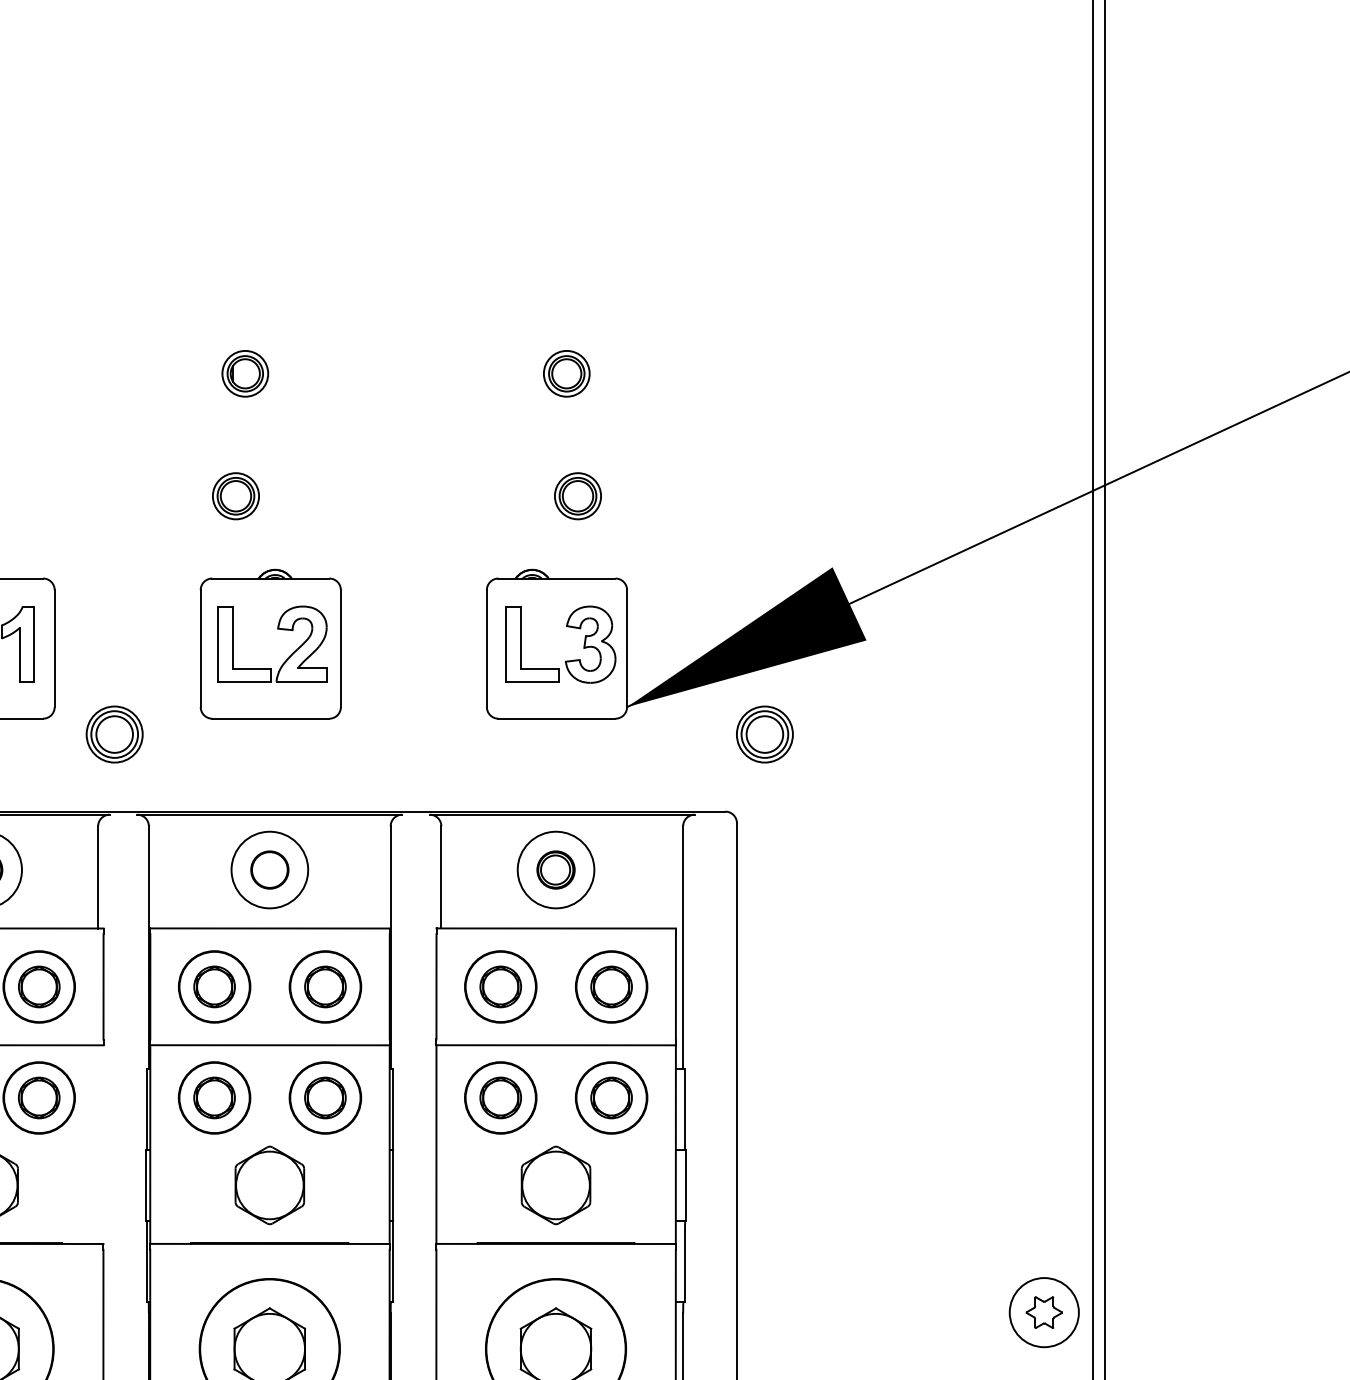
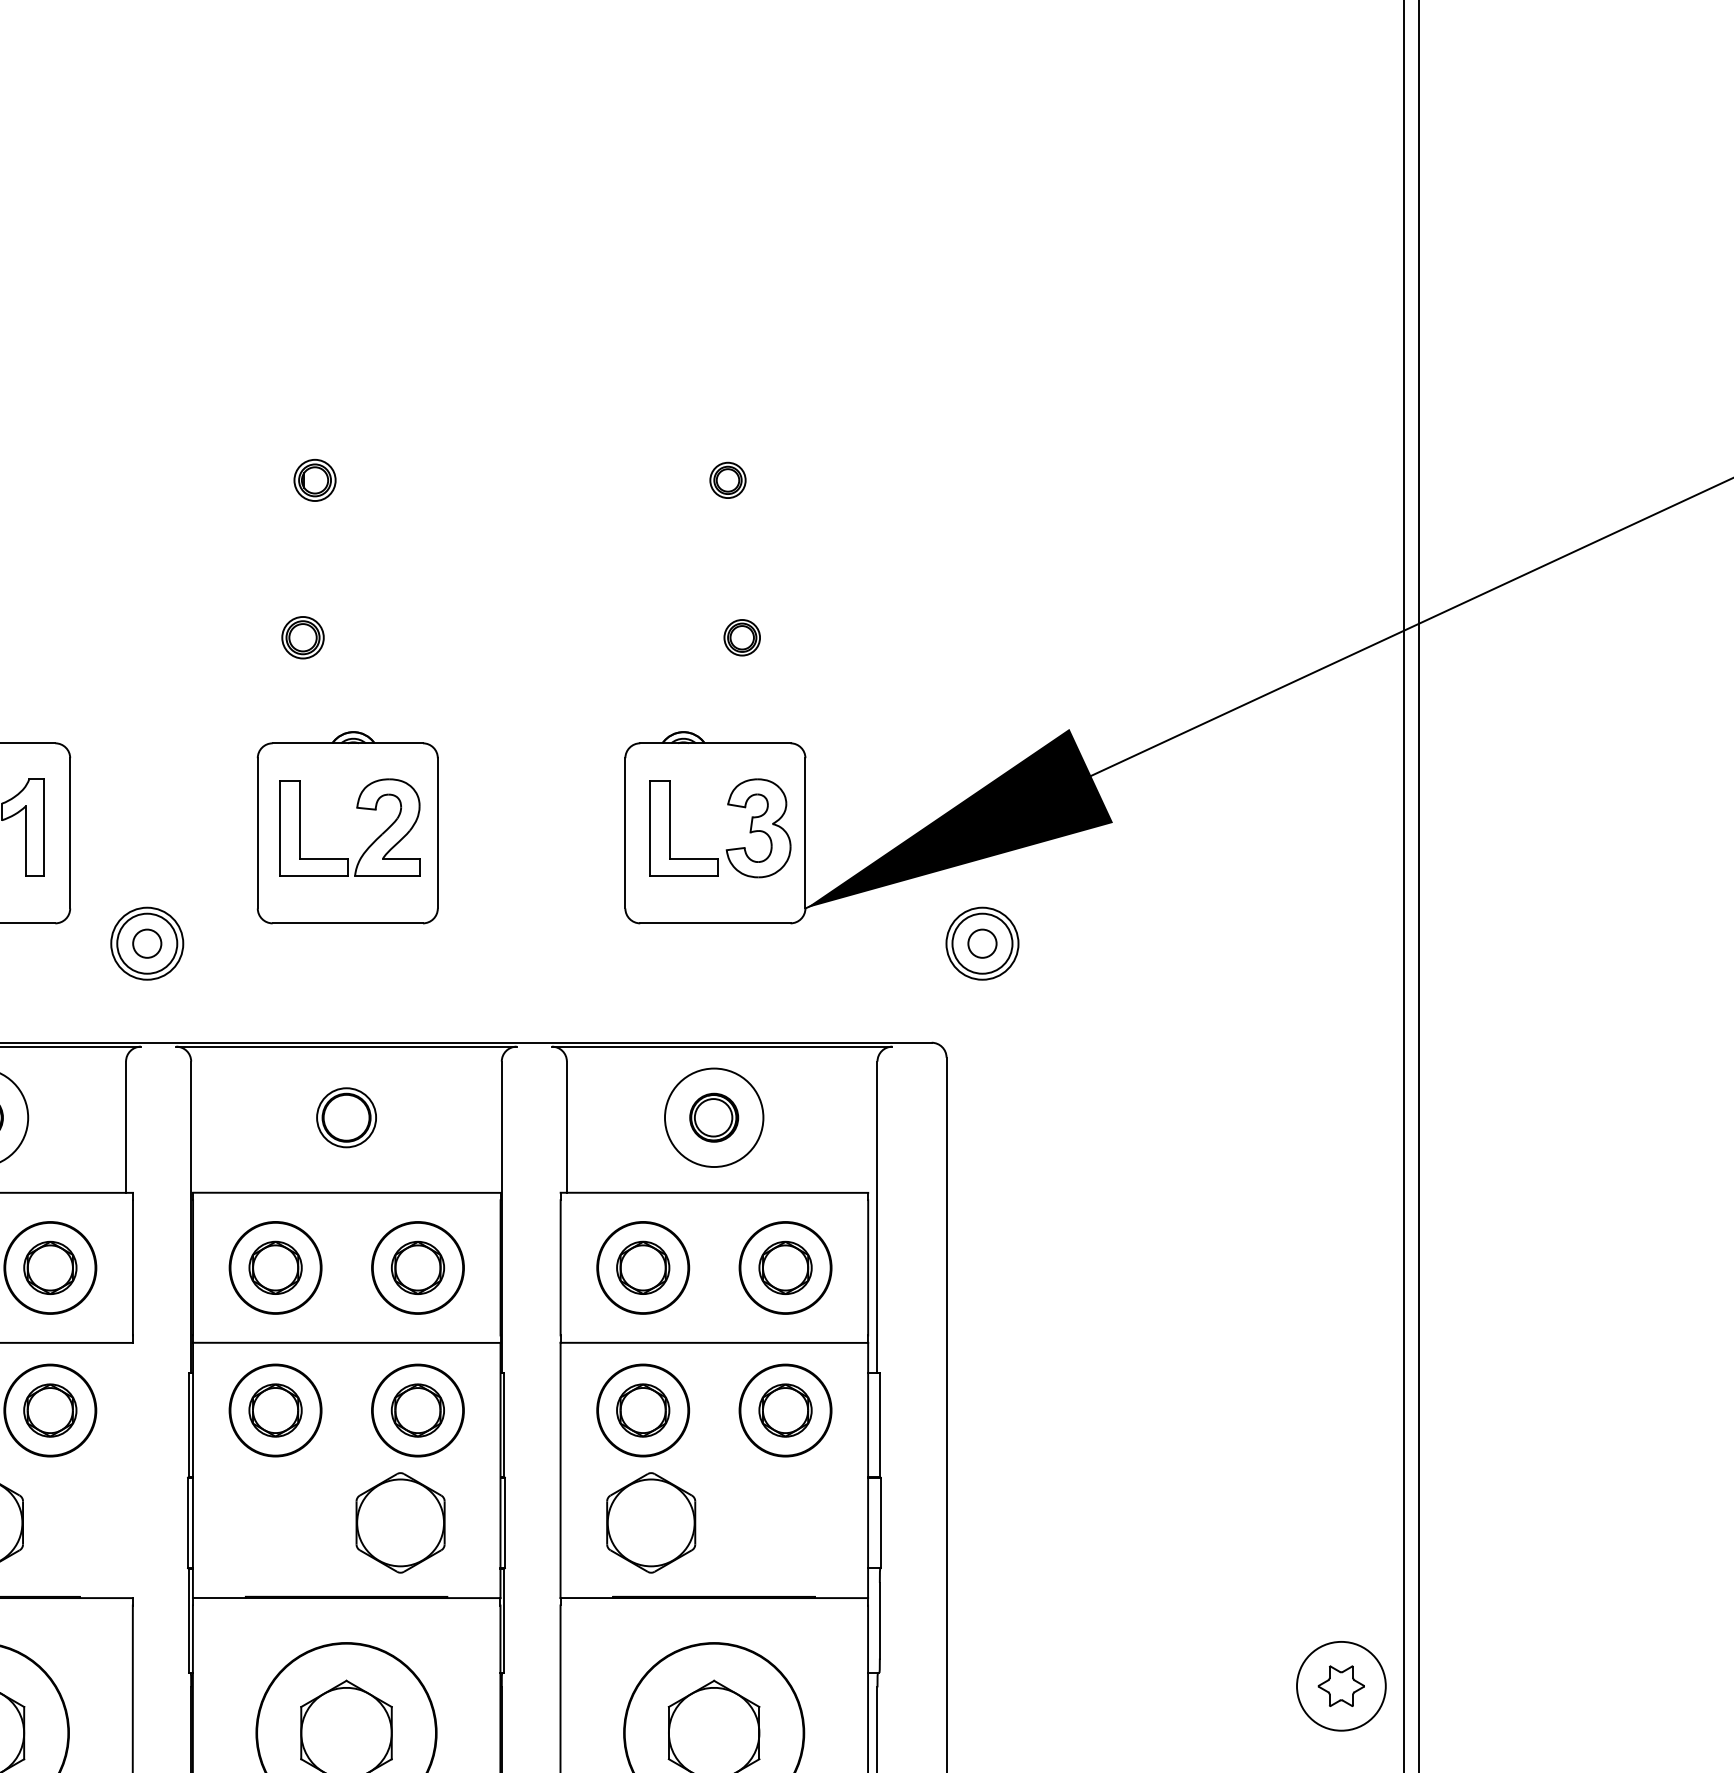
part: (244, 373) -> (314, 480), size x0.7
part: (566, 373) -> (727, 480), size x0.6
part: (235, 496) -> (302, 637), size x0.7
part: (577, 496) -> (741, 637), size x0.6
circle: (114, 734) -> (146, 943), size x0.6
circle: (764, 734) -> (982, 943), size x0.6
circle: (269, 869) -> (346, 1117), size x0.6
part: (269, 1185) -> (400, 1522), moved
part: (556, 1185) -> (651, 1522), moved

